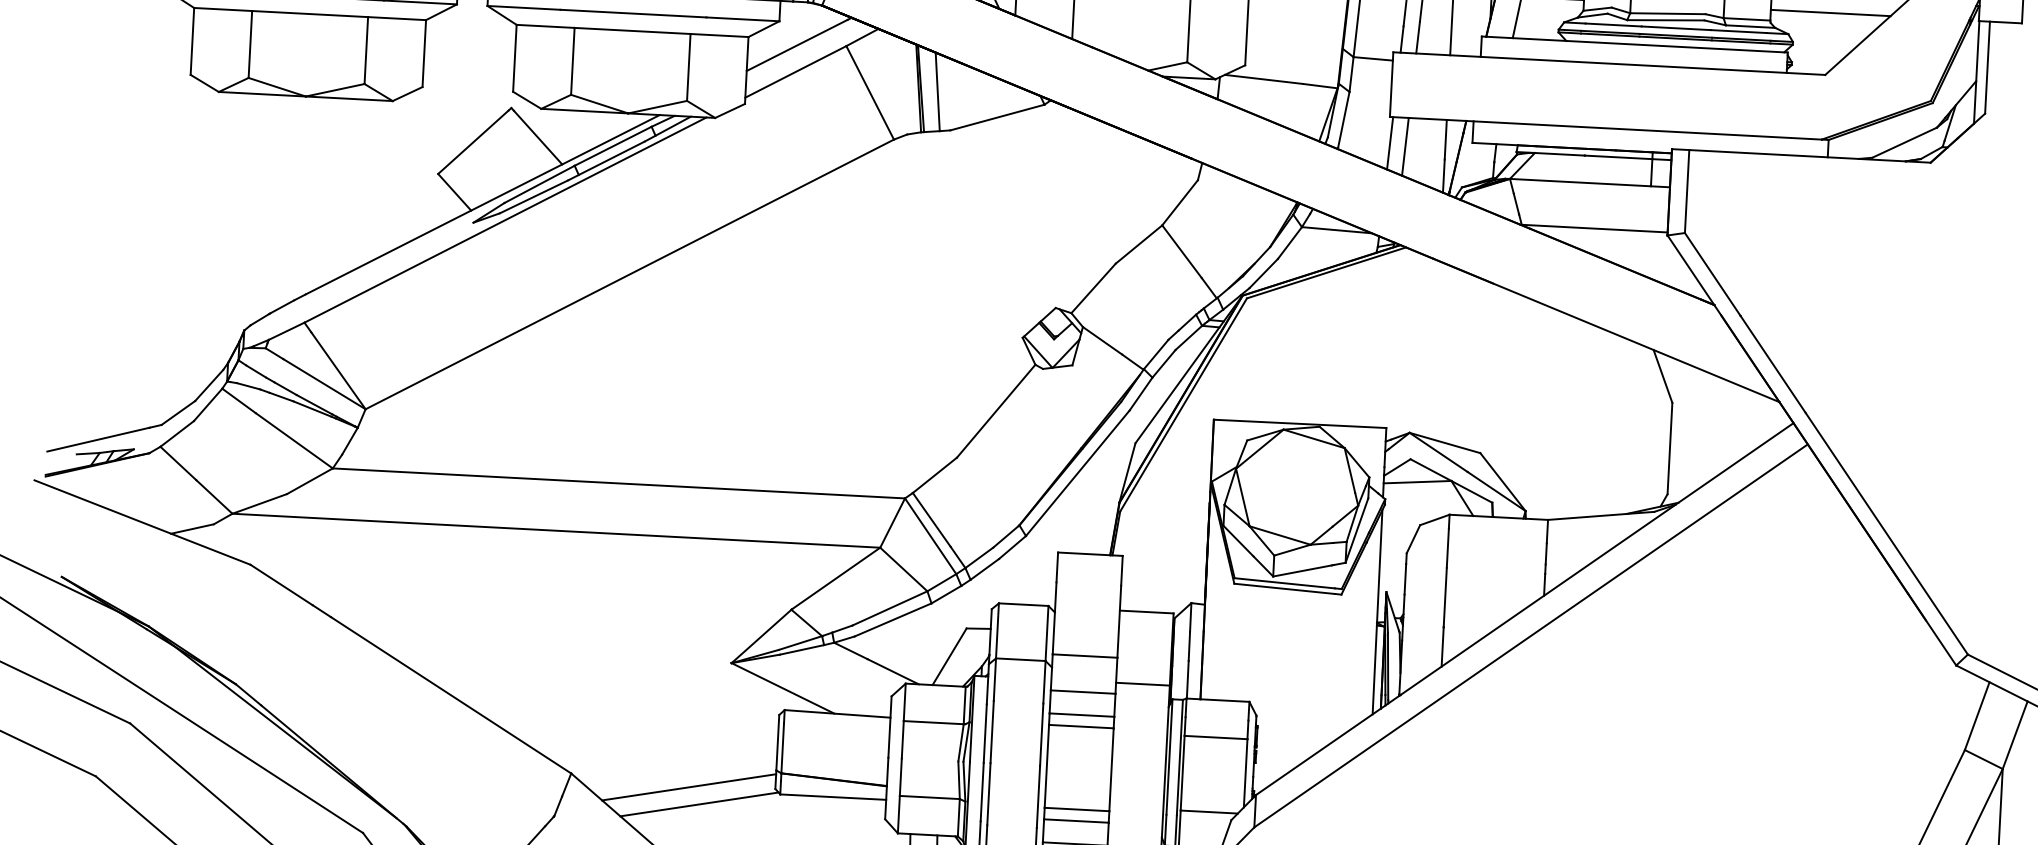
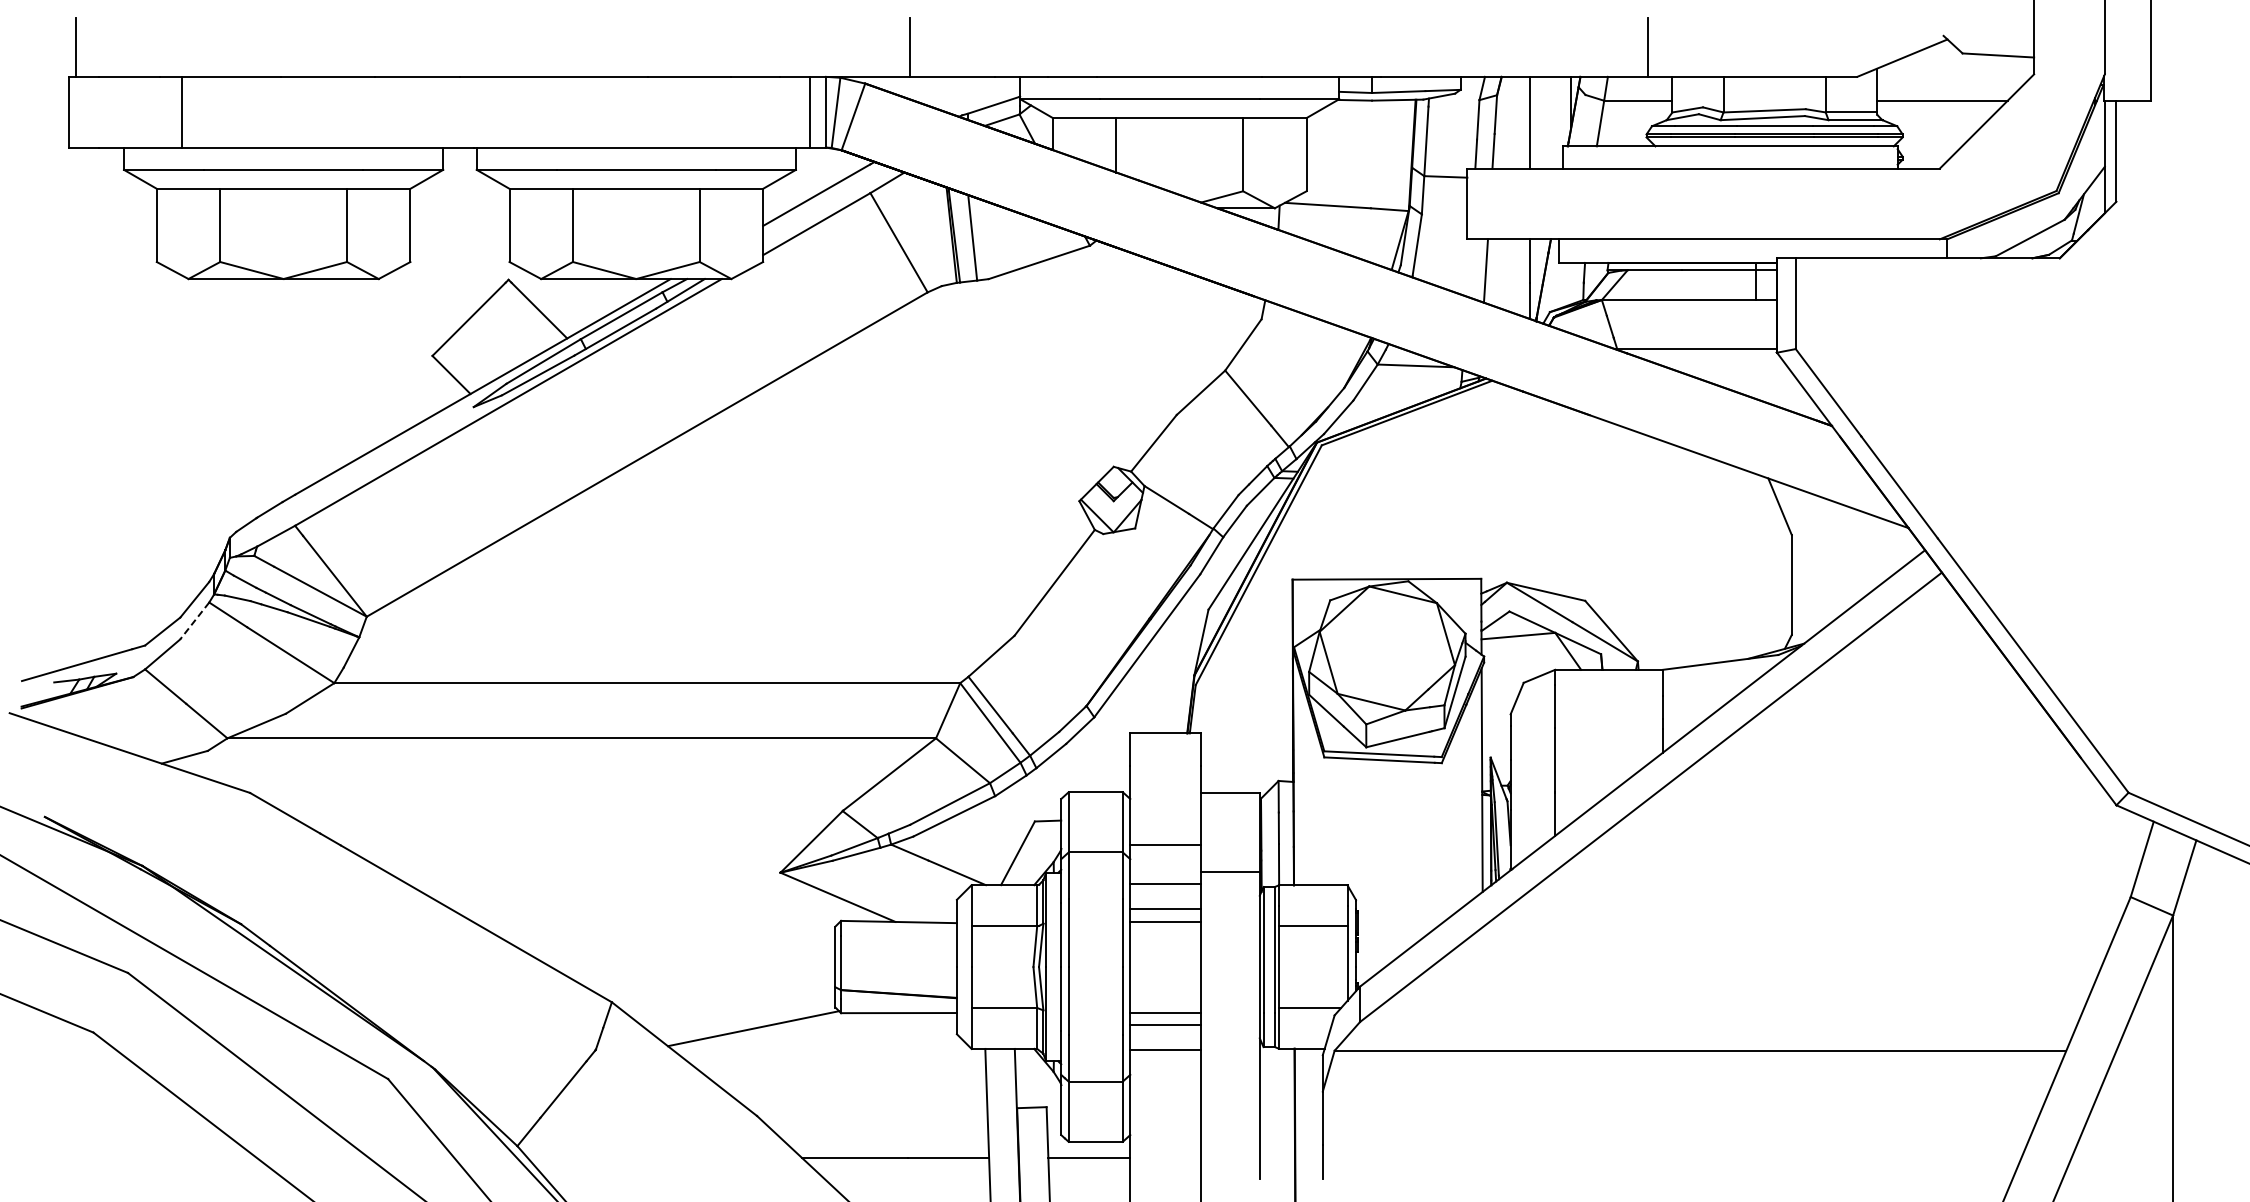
line: (1389, 142) -> (1468, 267), removed
line: (207, 404) -> (194, 620), solid -> dashed
line: (689, 787) -> (741, 1010), removed

